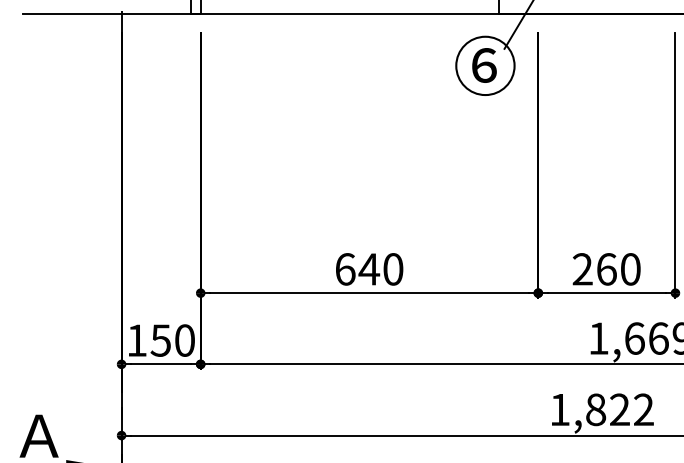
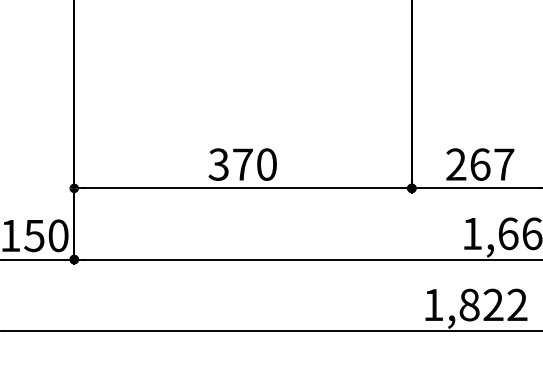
text: (357, 269) -> (231, 164), 640 -> 370
text: (630, 269) -> (504, 164), 260 -> 267

